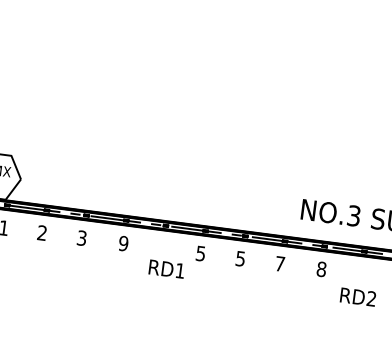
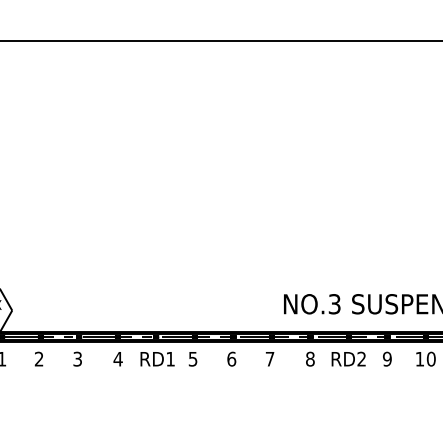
text: (123, 242) -> (117, 358), 9 -> 4
text: (240, 258) -> (231, 358), 5 -> 6
text: (166, 269) -> (157, 359), moved
text: (358, 296) -> (348, 358), moved

